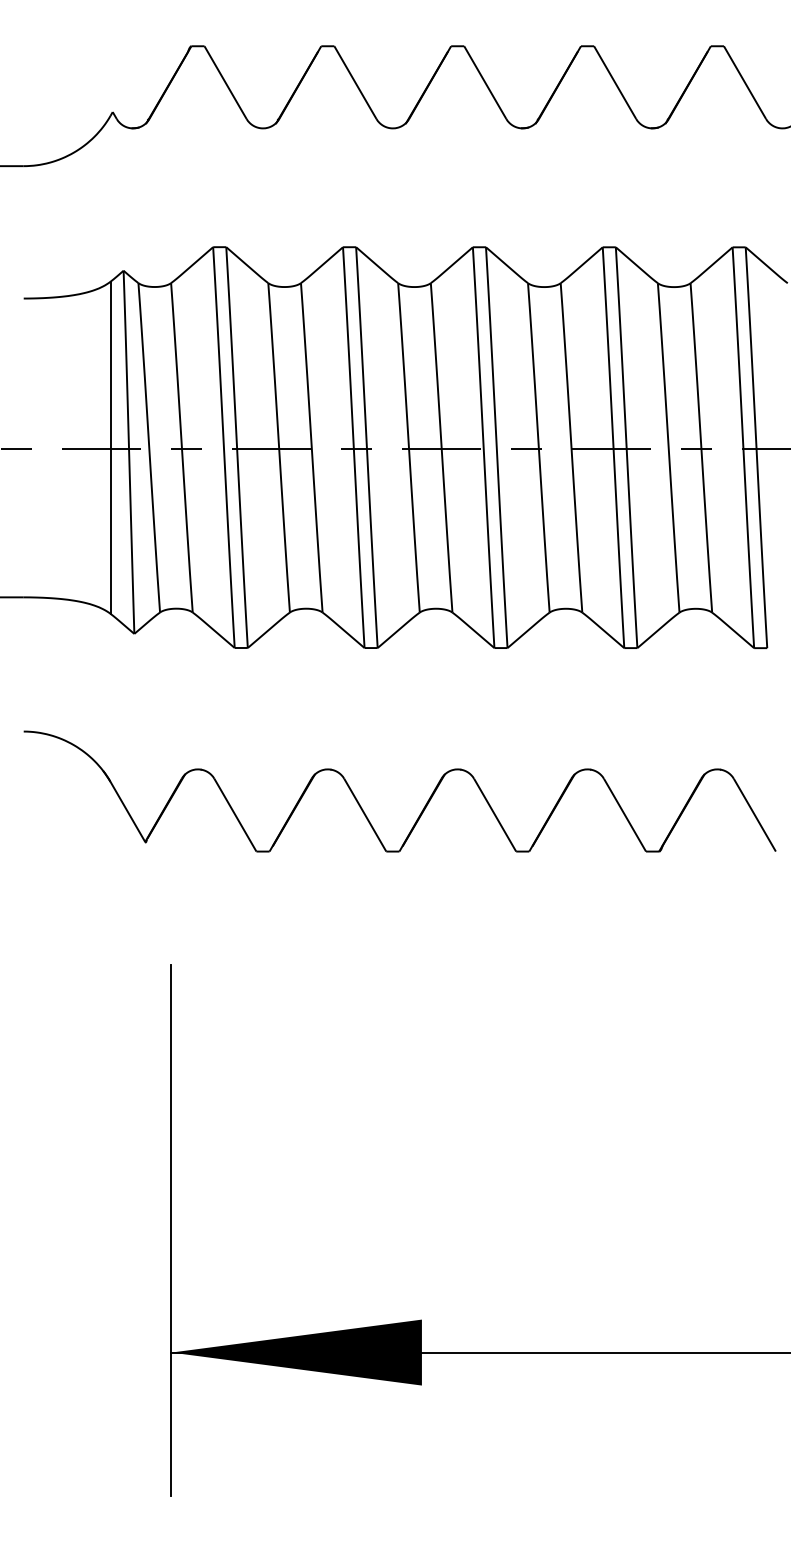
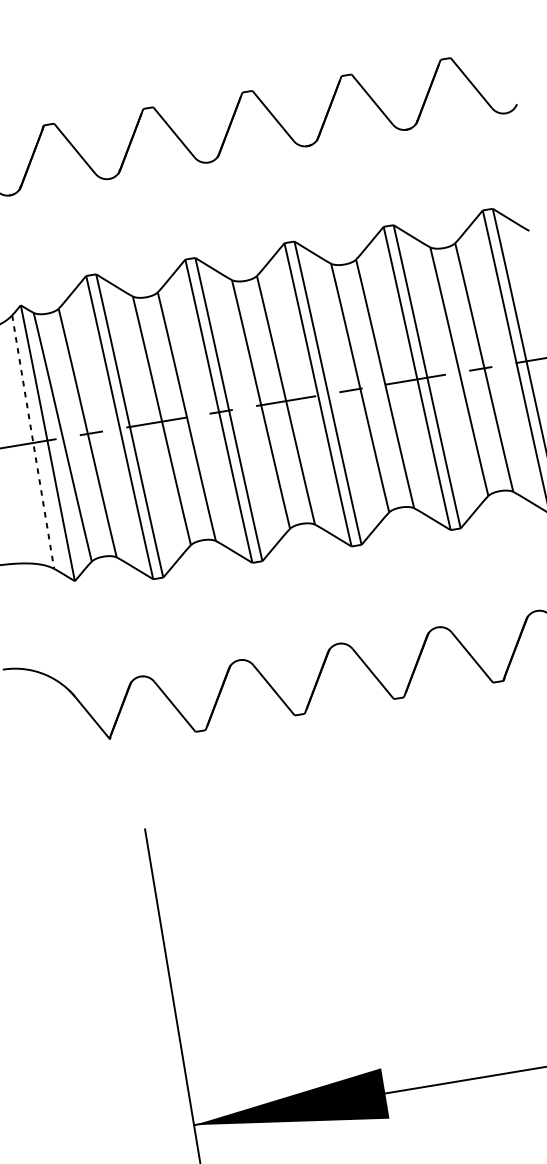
line: (110, 448) -> (33, 442), solid -> dashed

